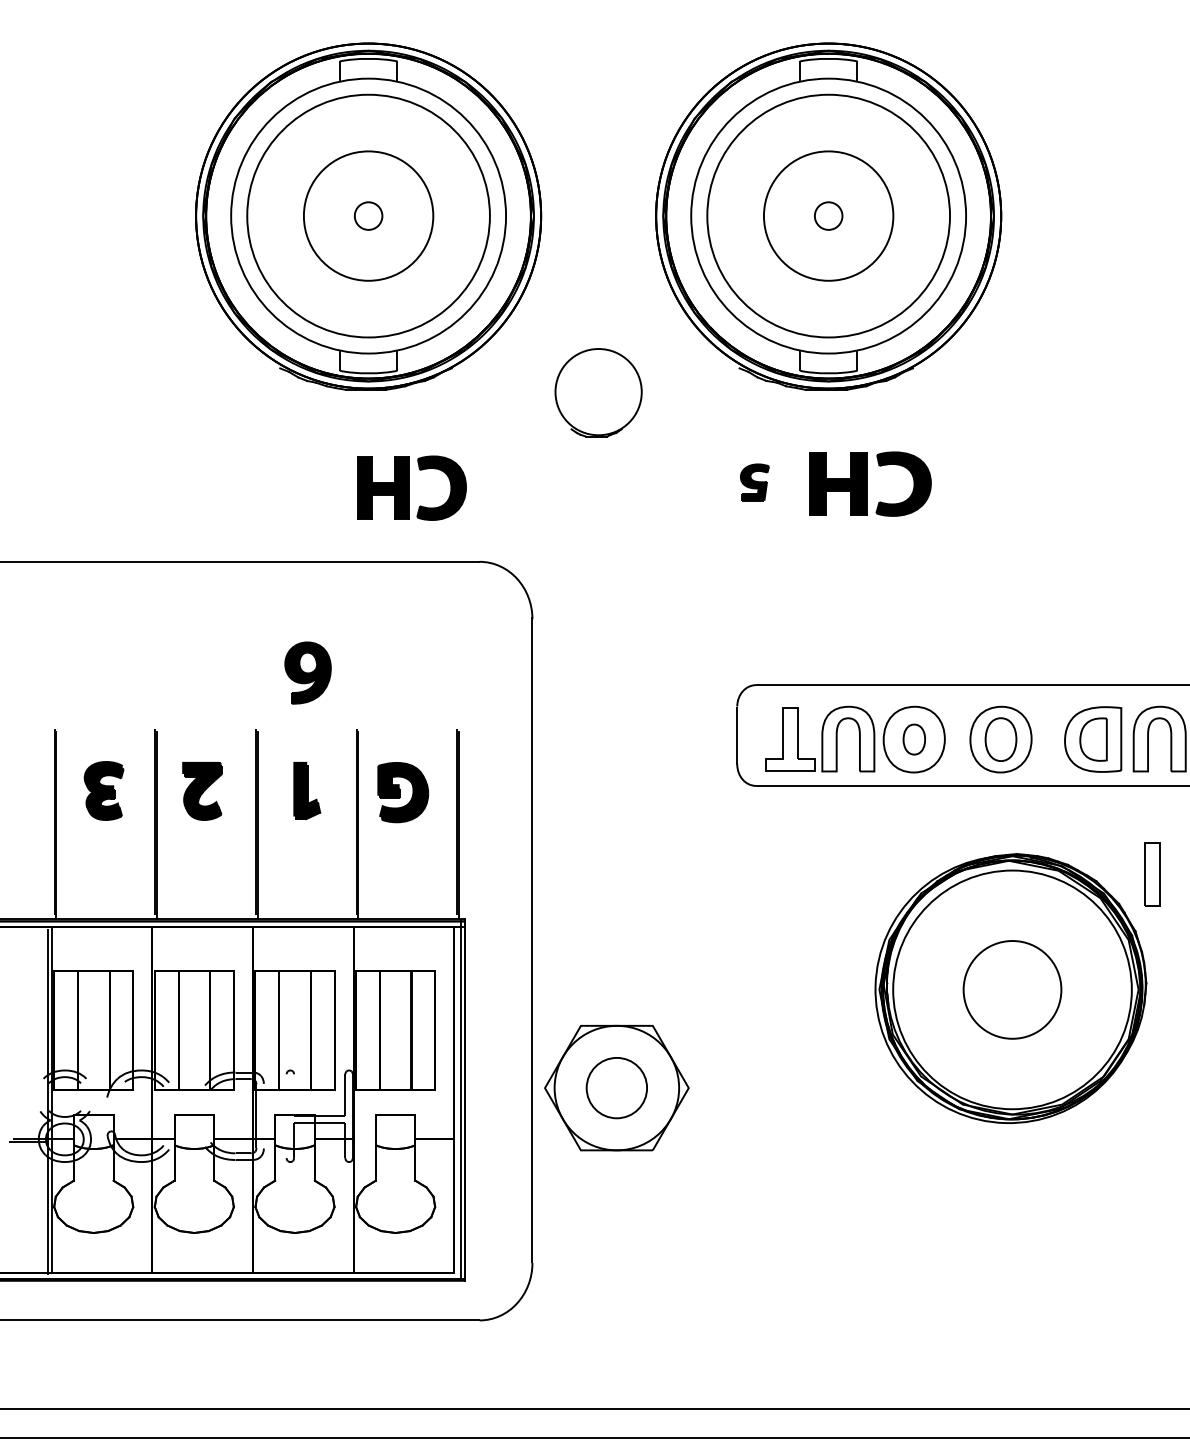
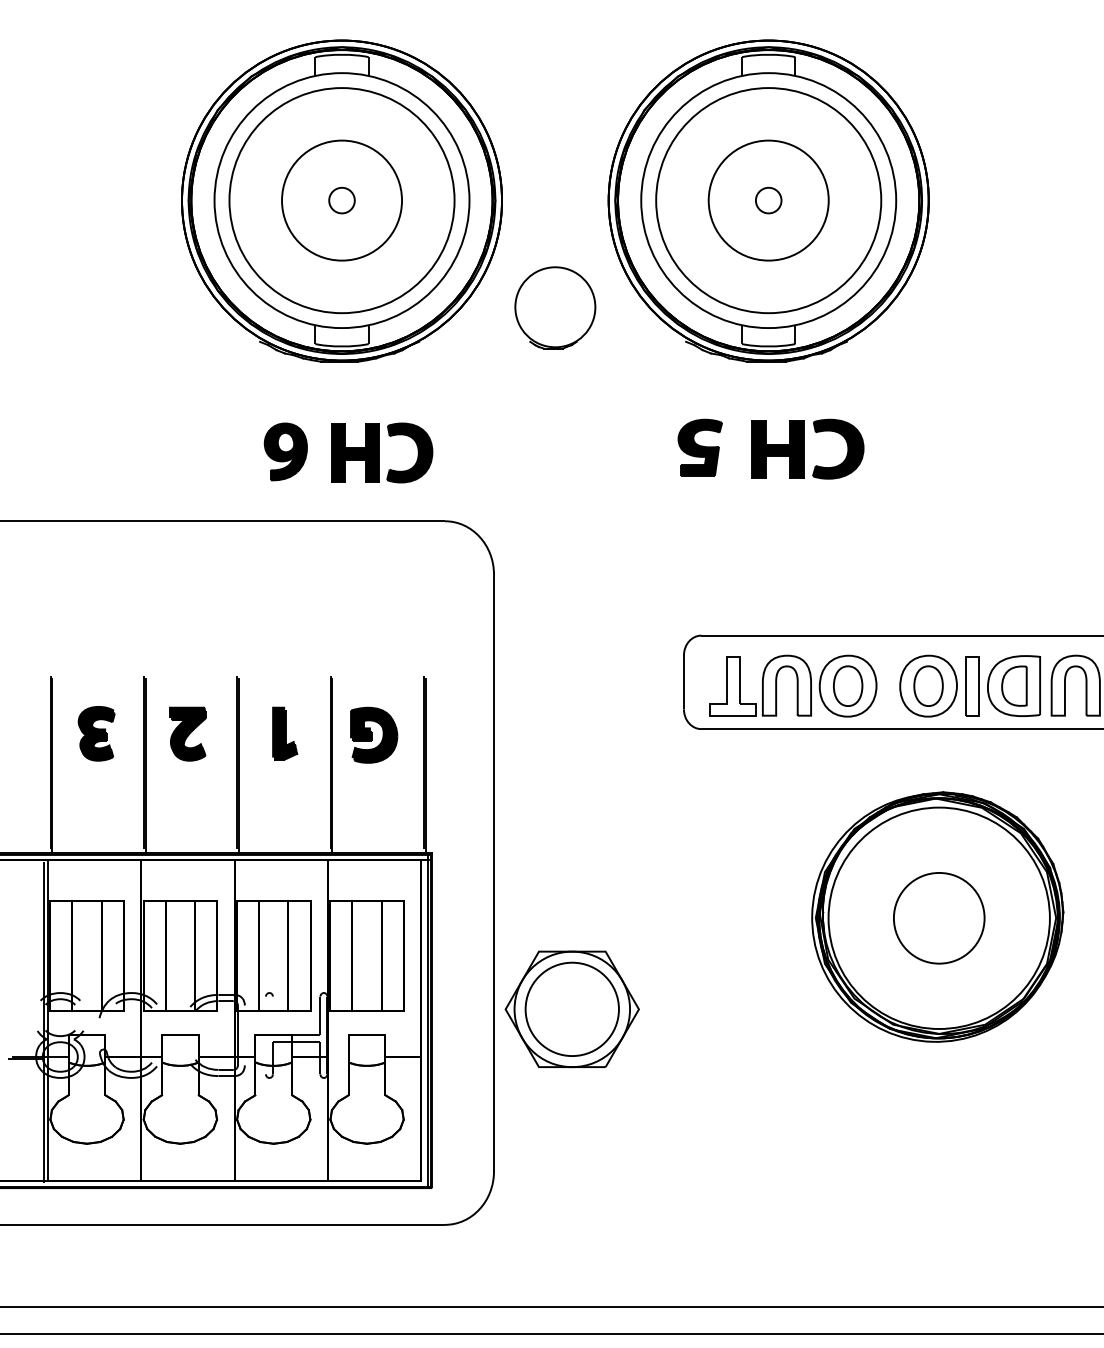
part: (598, 392) -> (555, 307), moved
part: (754, 482) -> (699, 447), size x1.67
part: (307, 672) -> (285, 451), moved
part: (914, 739) -> (848, 686), size x1.43
part: (1152, 874) -> (972, 686), moved
circle: (616, 1087) -> (571, 1008), size x1.67

